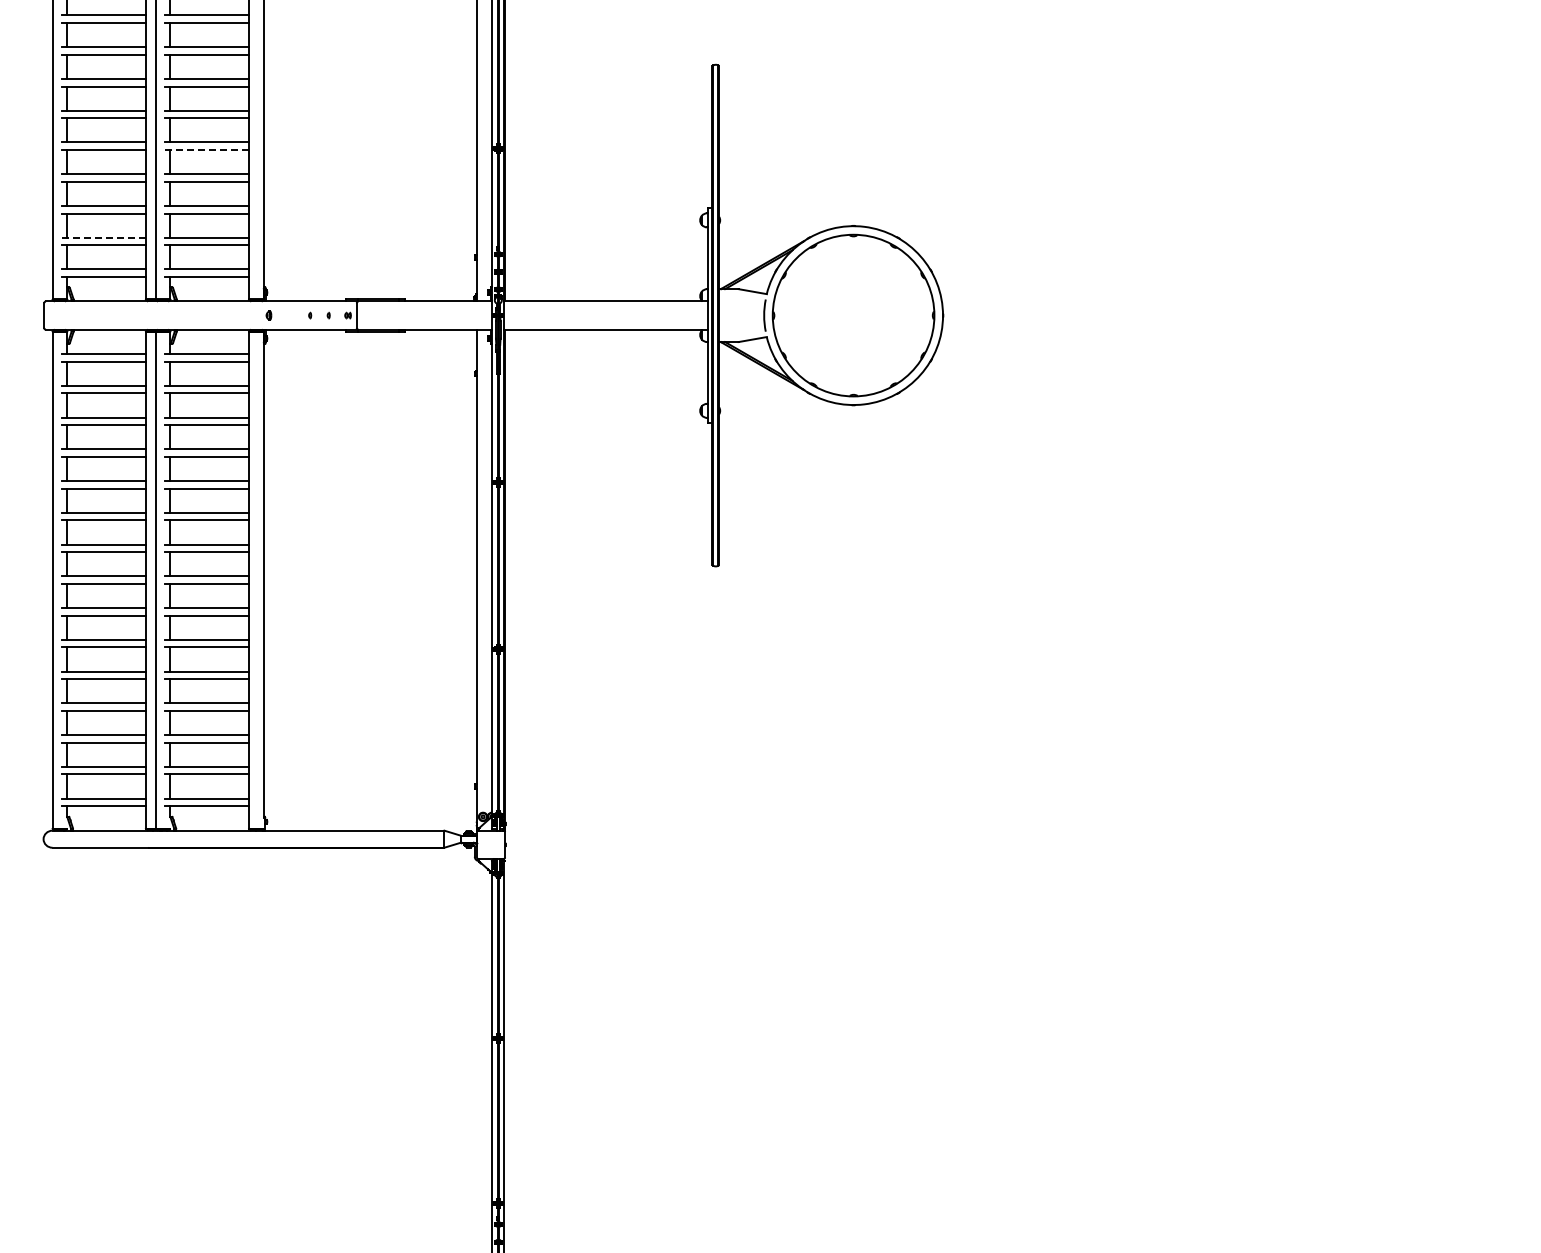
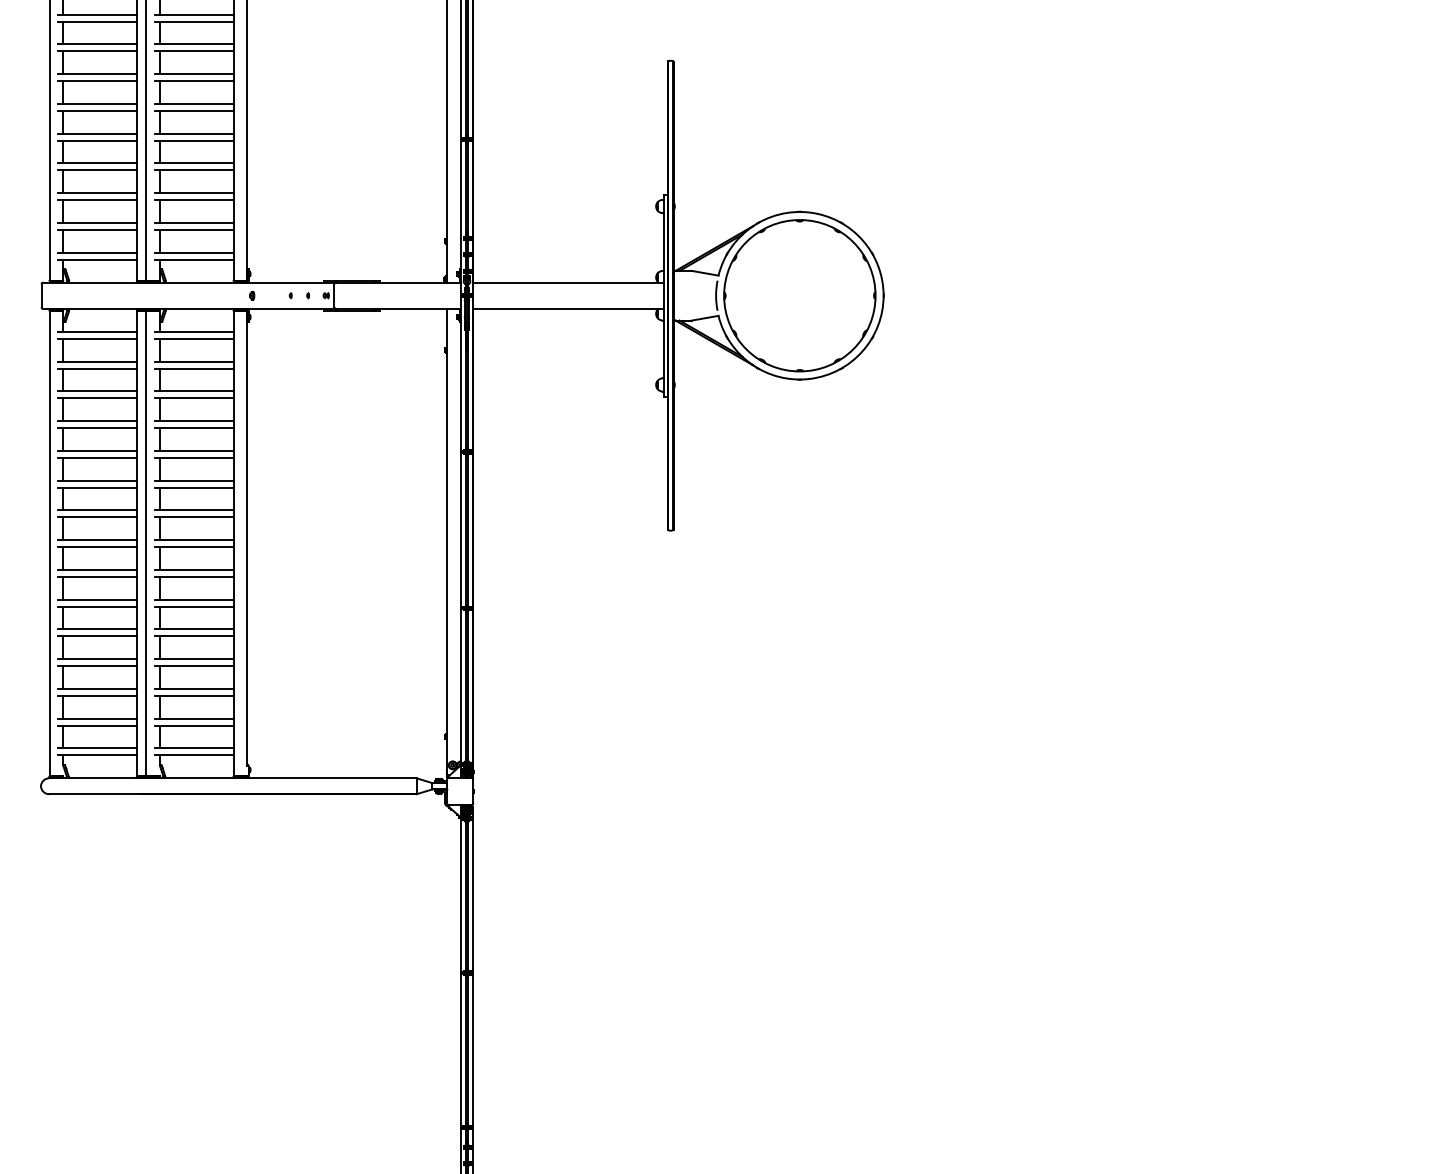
line: (206, 150) -> (193, 141), dashed -> solid
line: (103, 237) -> (97, 222), dashed -> solid

